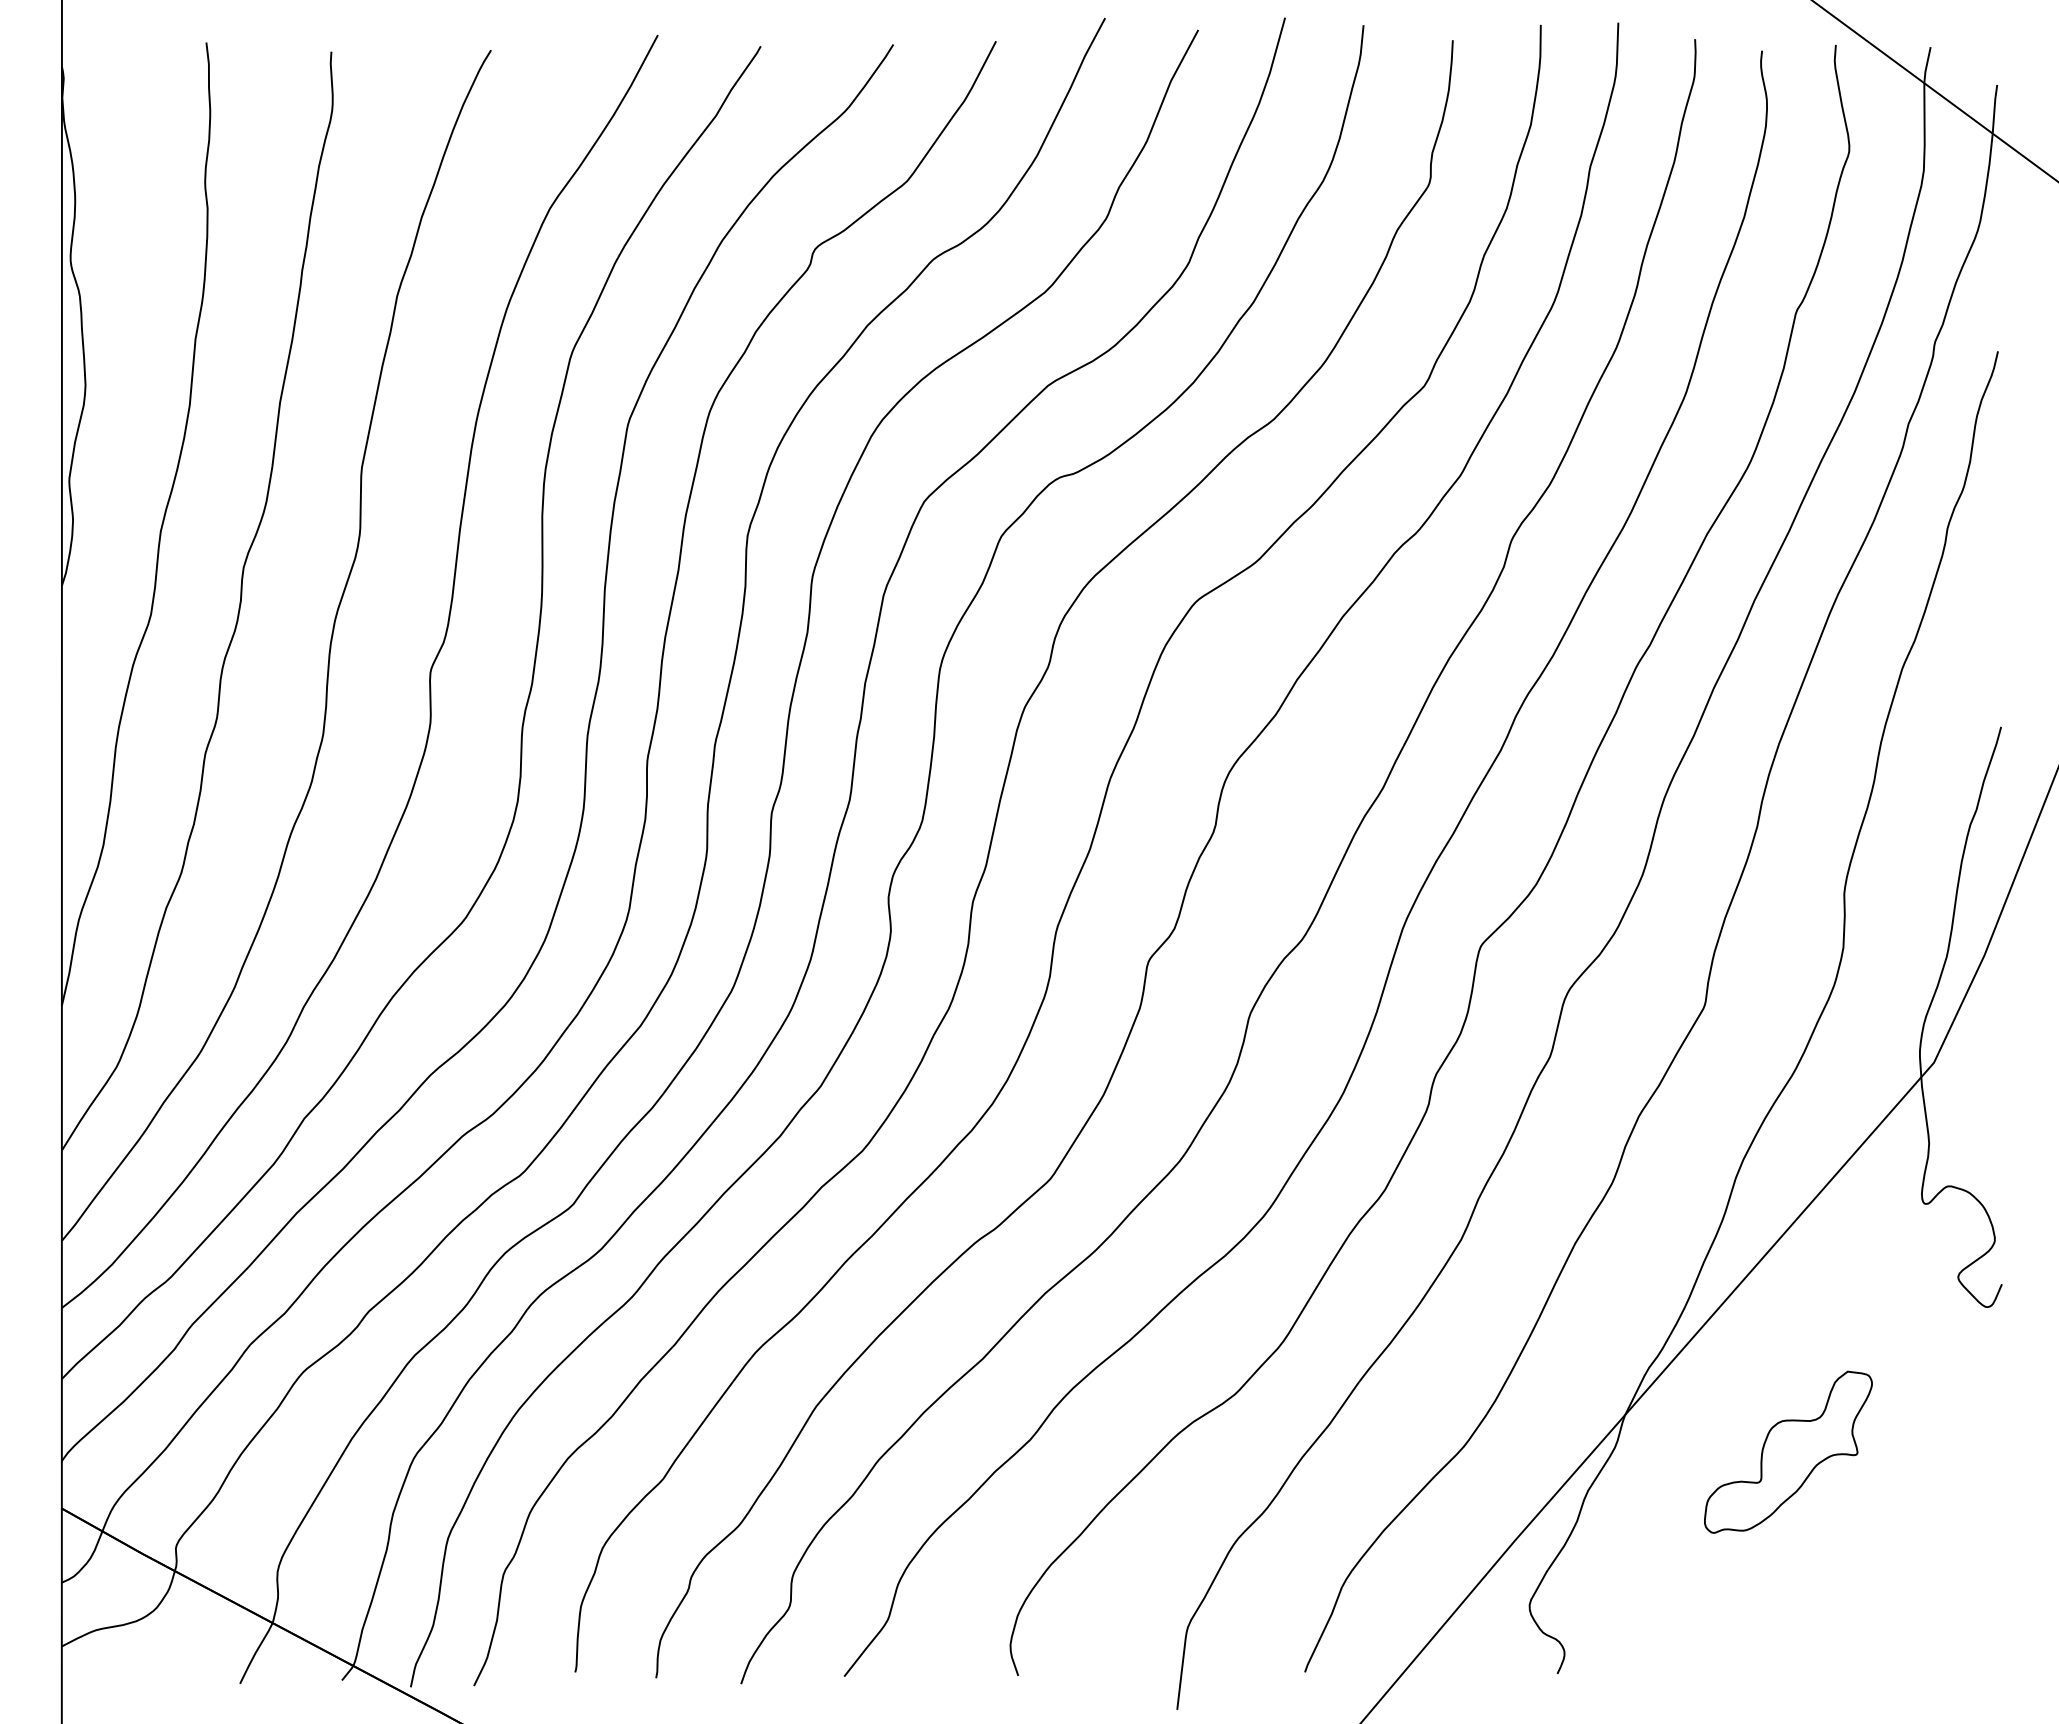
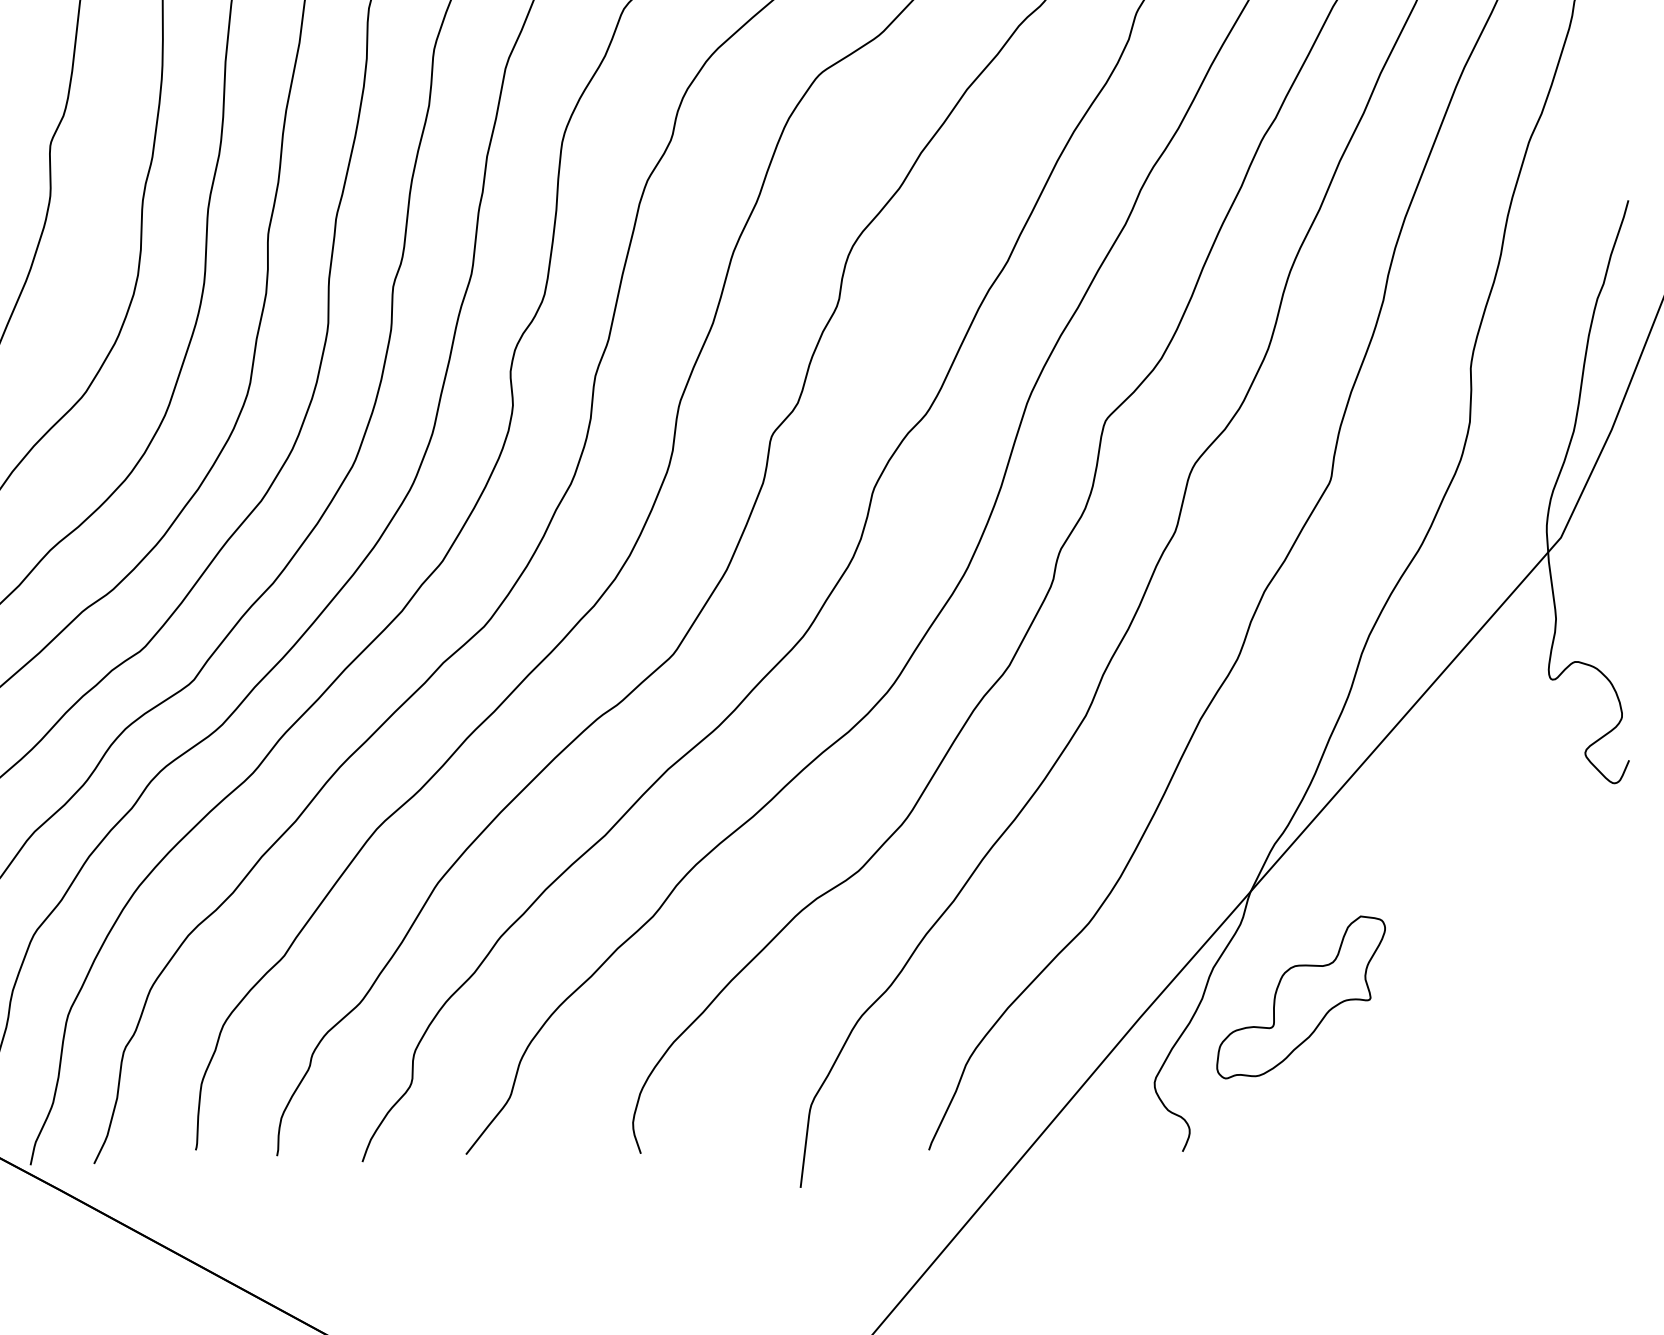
part: (1788, 1451) -> (1301, 996), moved

